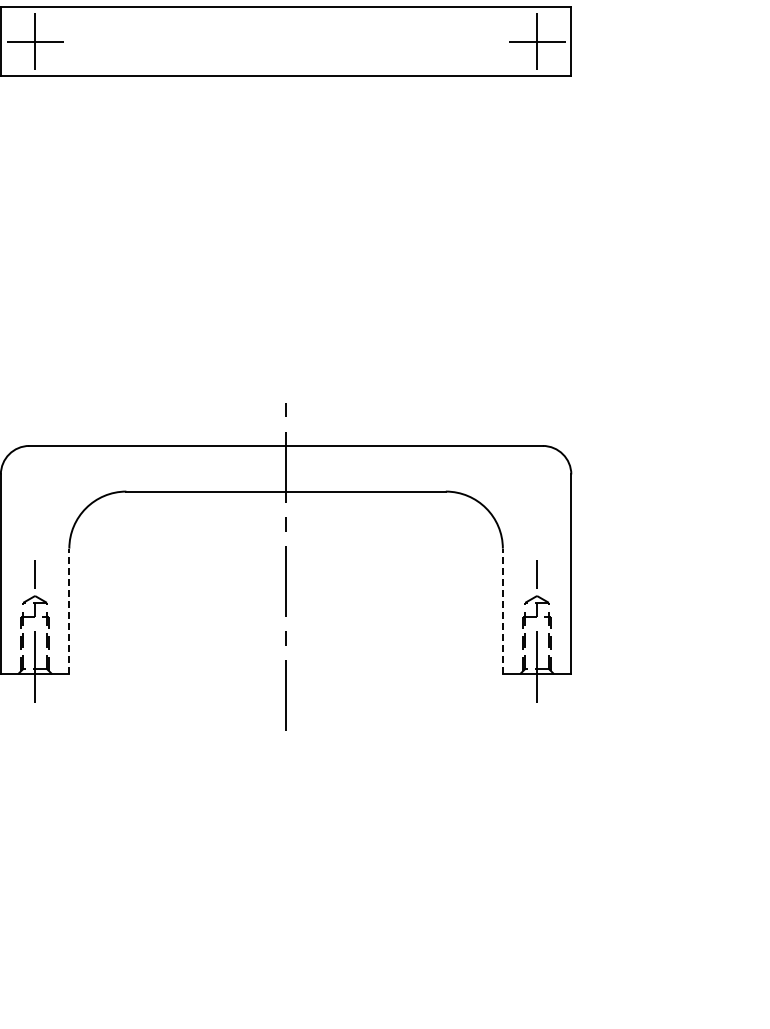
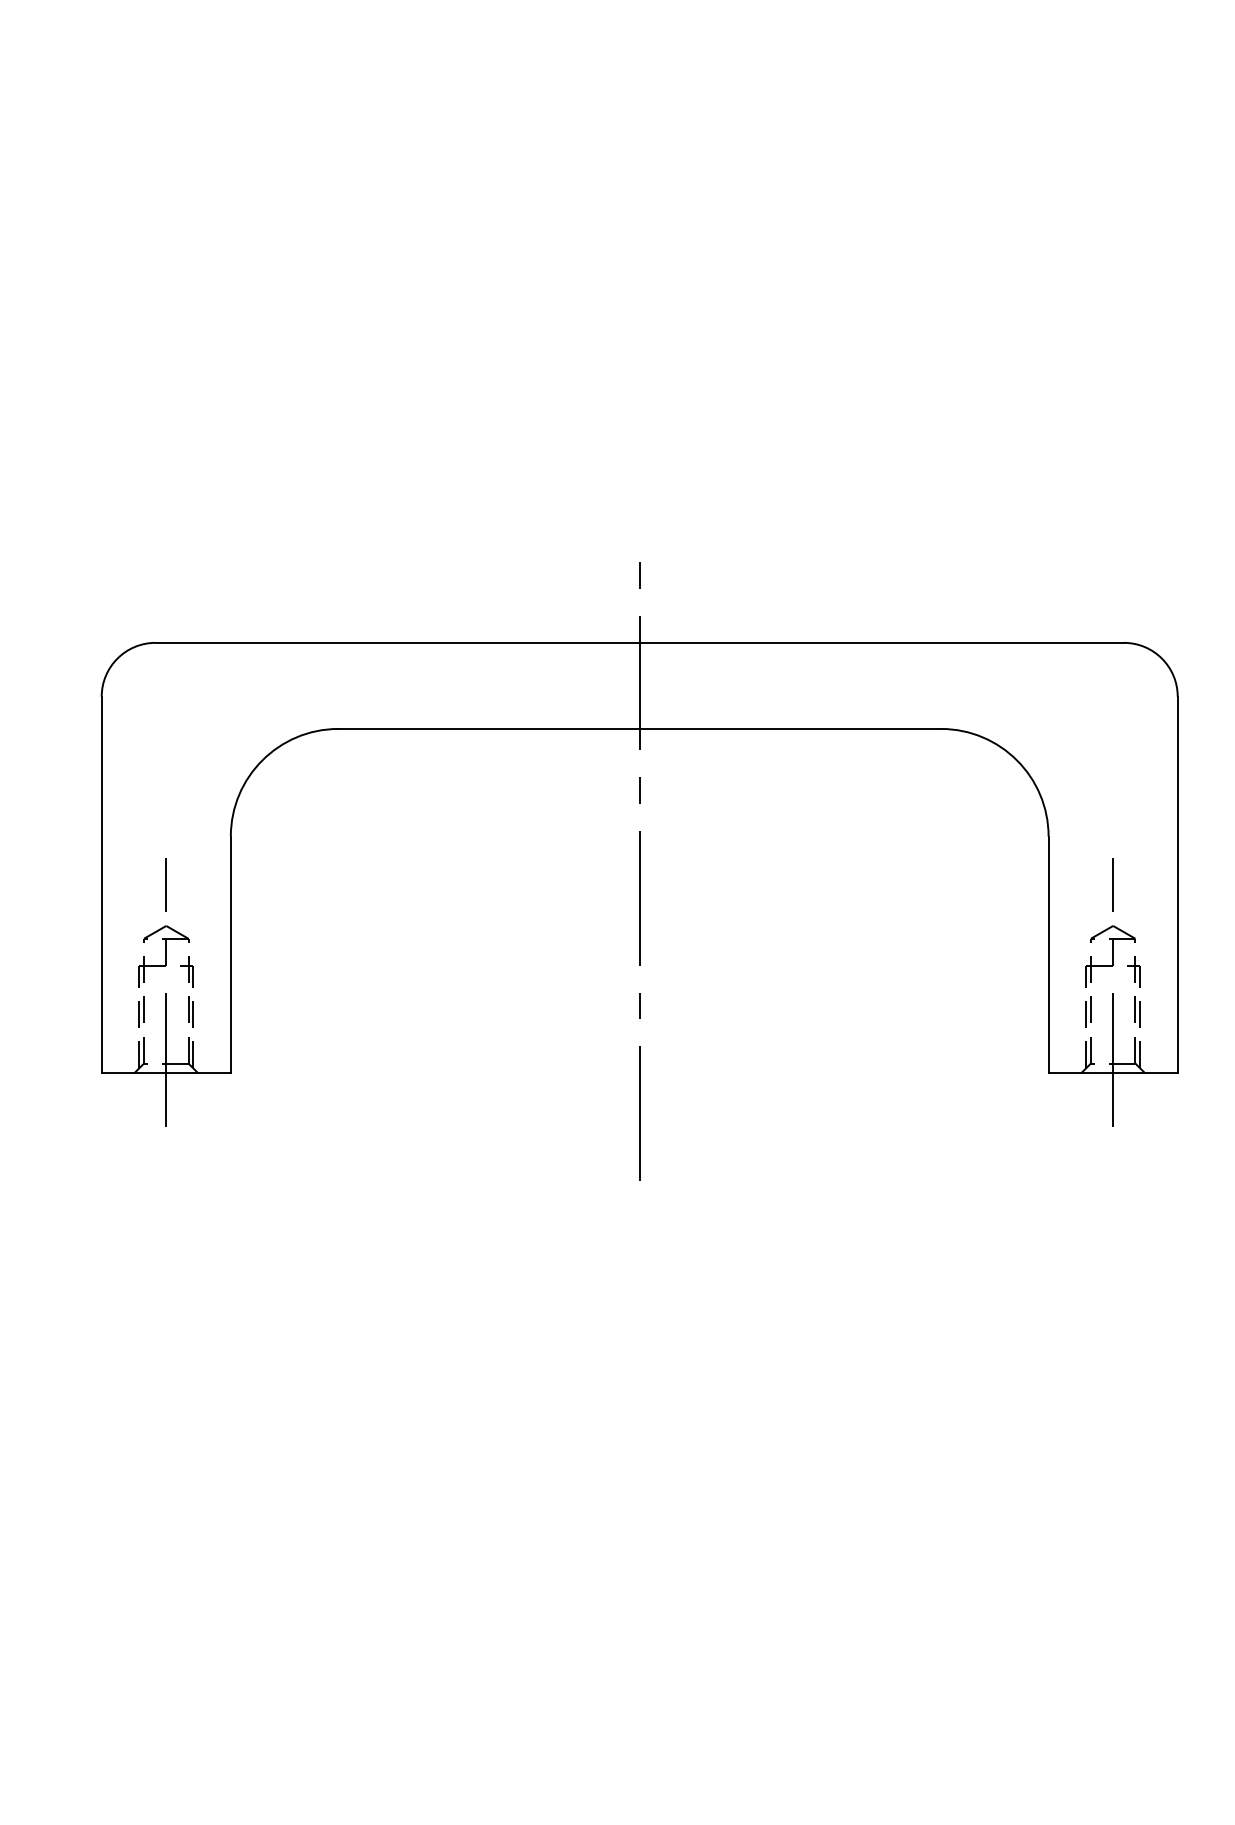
line: (69, 611) -> (231, 955), dashed -> solid
line: (502, 611) -> (1047, 955), dashed -> solid

